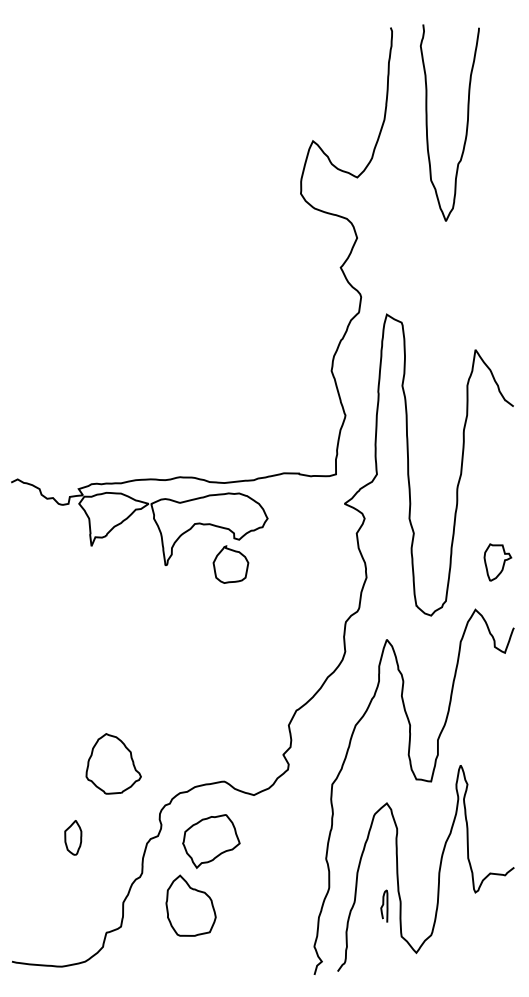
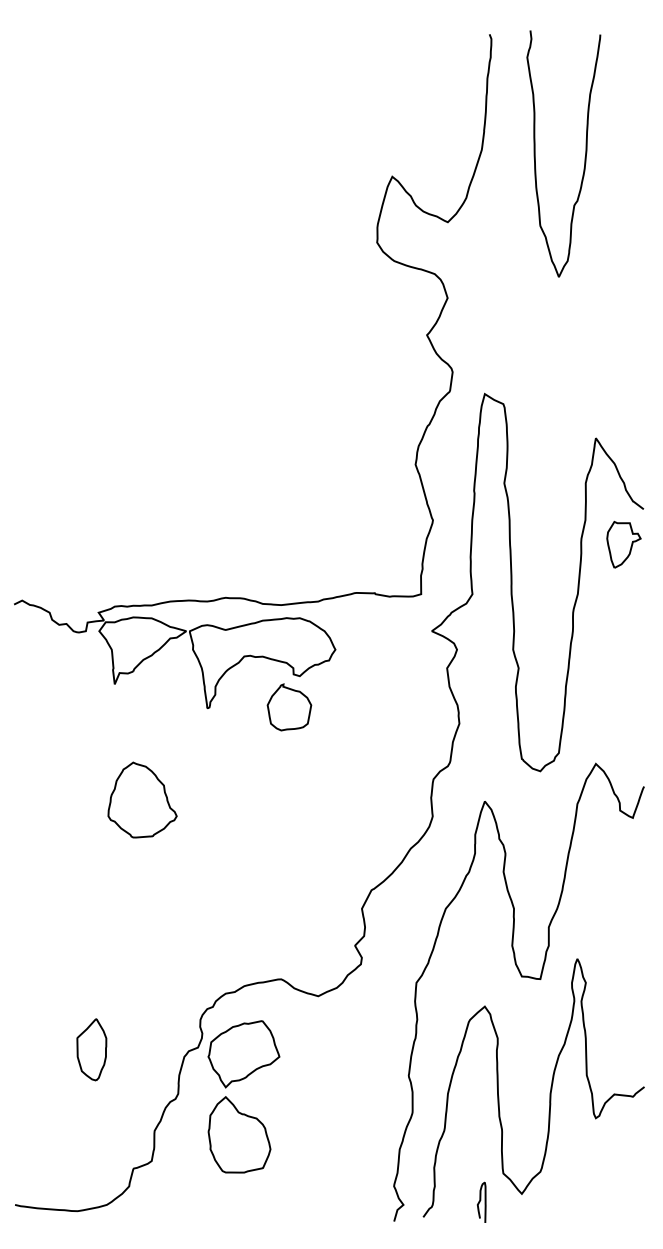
part: (497, 562) -> (623, 544), moved
part: (113, 763) -> (142, 799), moved
part: (72, 837) -> (91, 1049), size x1.43
part: (211, 841) -> (243, 1054), moved
curve: (384, 904) -> (481, 1200), moved

